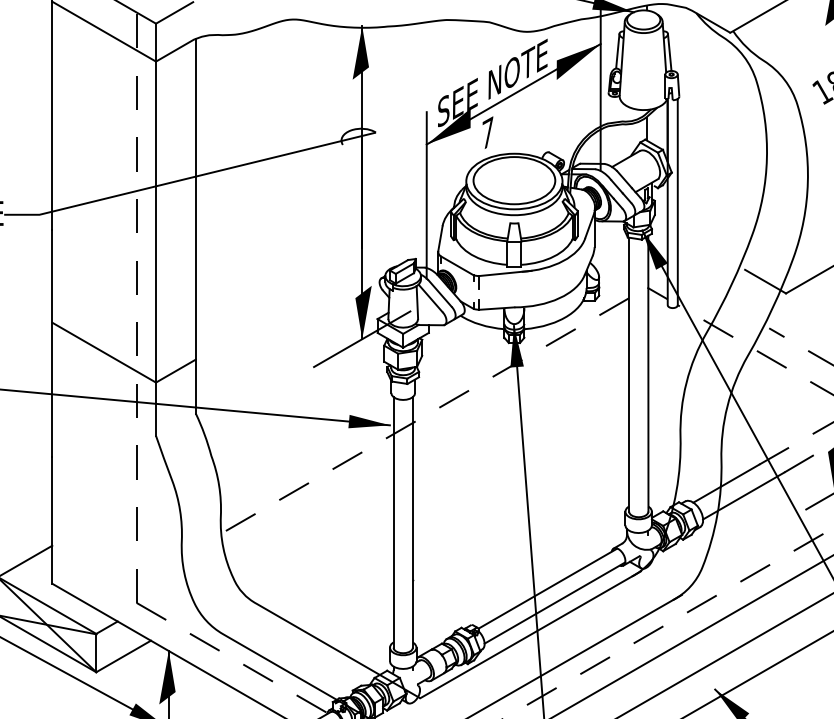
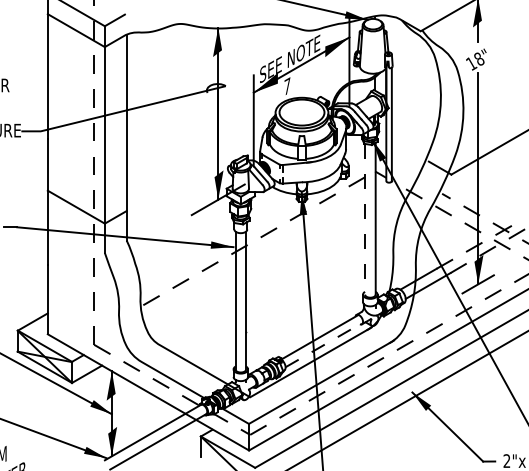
line: (629, 375) -> (365, 219), solid -> dashed
line: (555, 602) -> (324, 344), solid -> dashed

